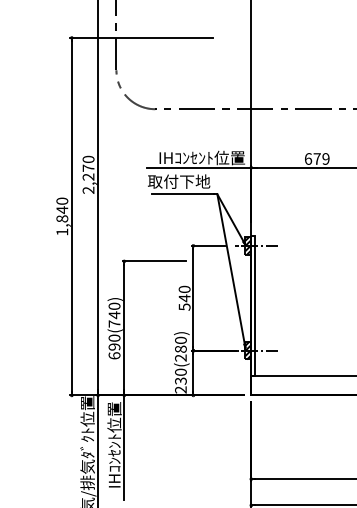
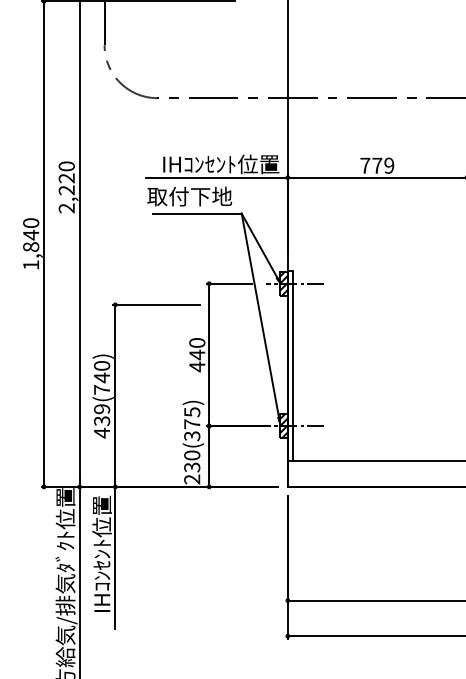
text: (308, 158) -> (365, 165), 679 -> 779
text: (88, 167) -> (66, 177), 2,270 -> 2,220
text: (184, 307) -> (197, 367), 540 -> 440
text: (114, 346) -> (102, 420), 690(740) -> 439(740)
text: (180, 348) -> (191, 423), 230(280) -> 230(375)

